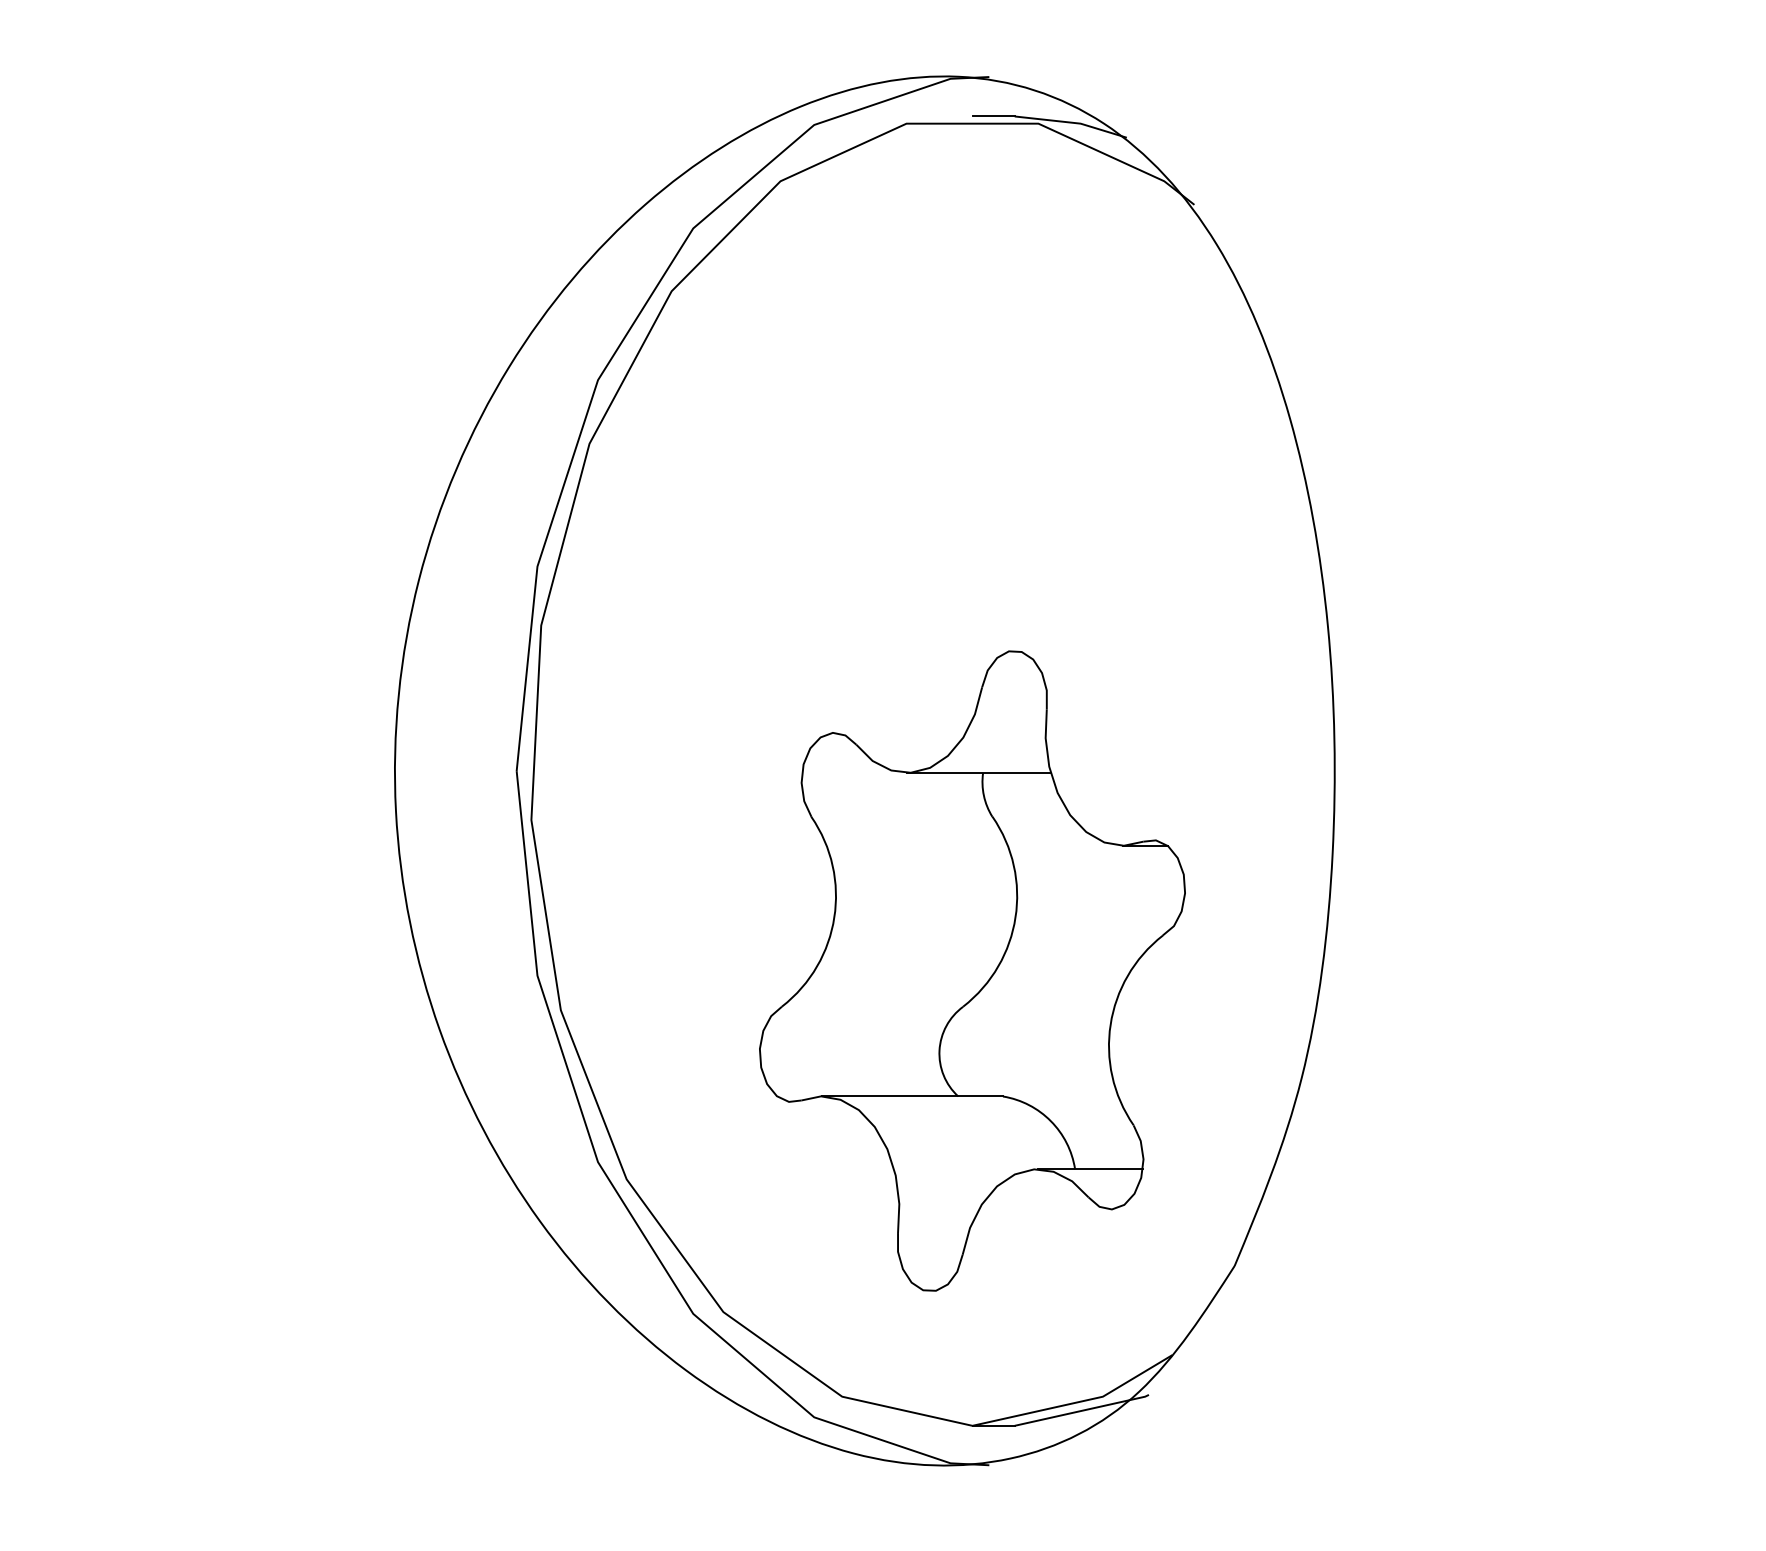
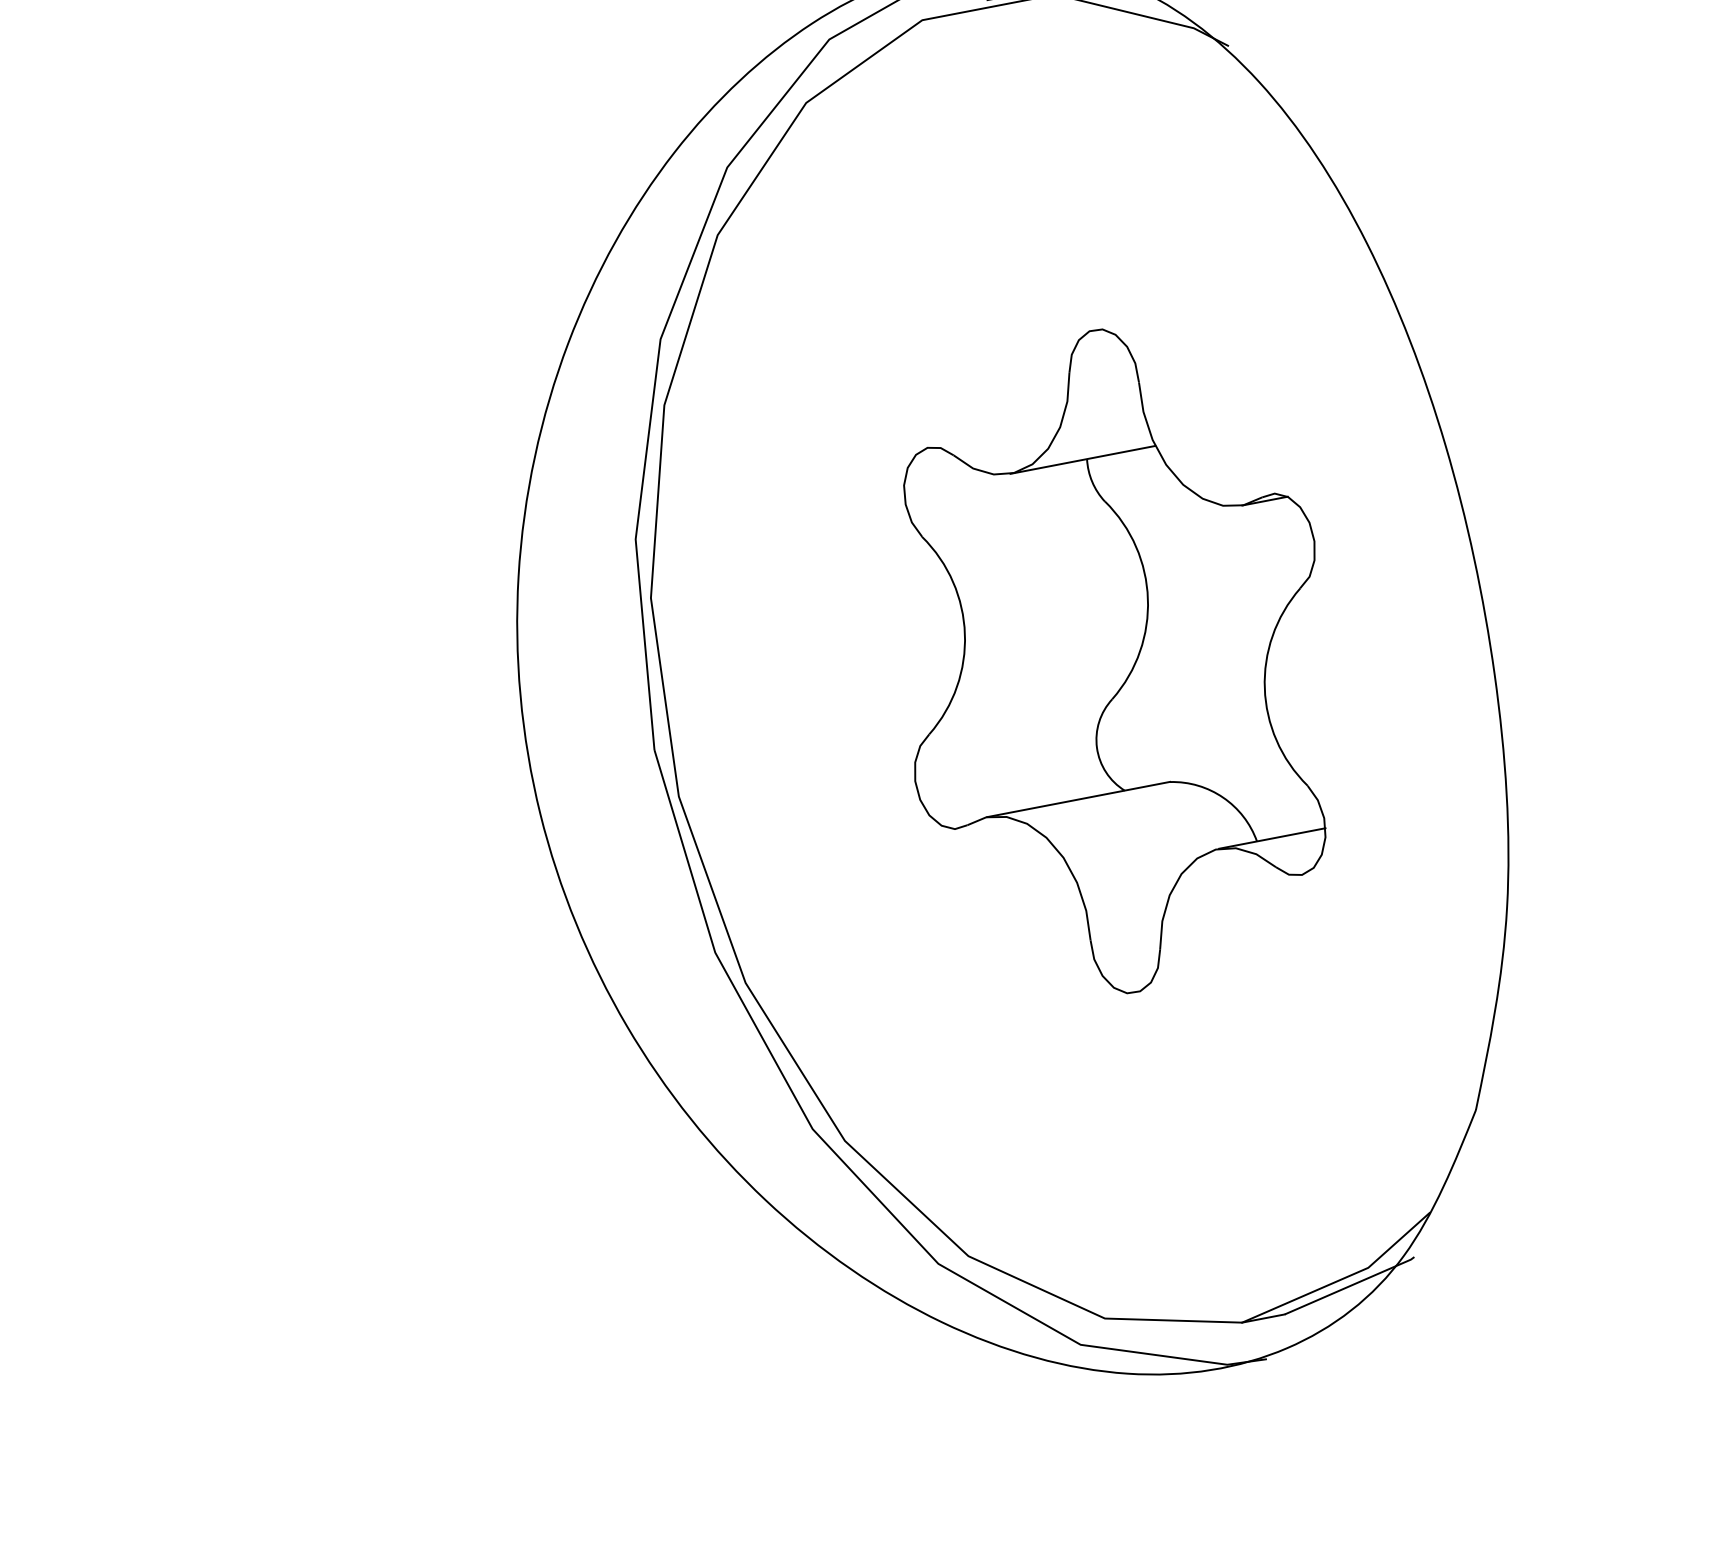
part: (972, 970) -> (1114, 660), moved

